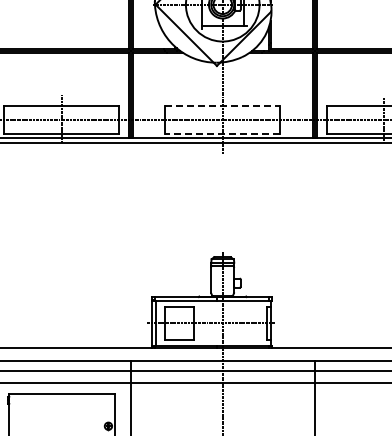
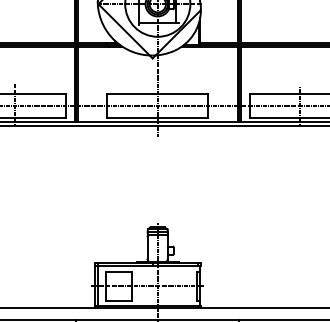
line: (223, 105) -> (158, 93), dashed -> solid
line: (222, 133) -> (157, 118), dashed -> solid

